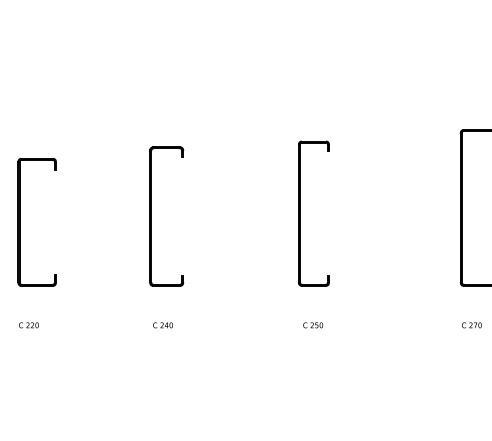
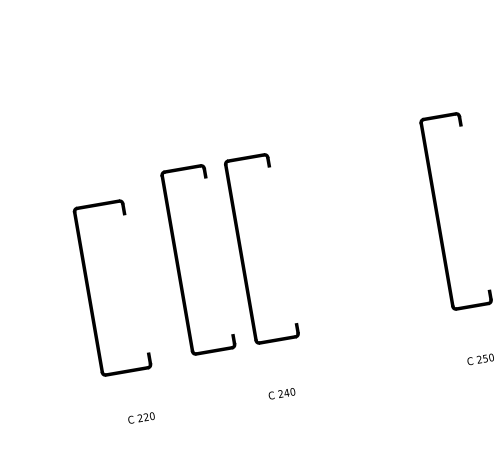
part: (103, 216) -> (178, 263), added
part: (20, 222) -> (90, 292), moved
text: (28, 325) -> (140, 418), moved

